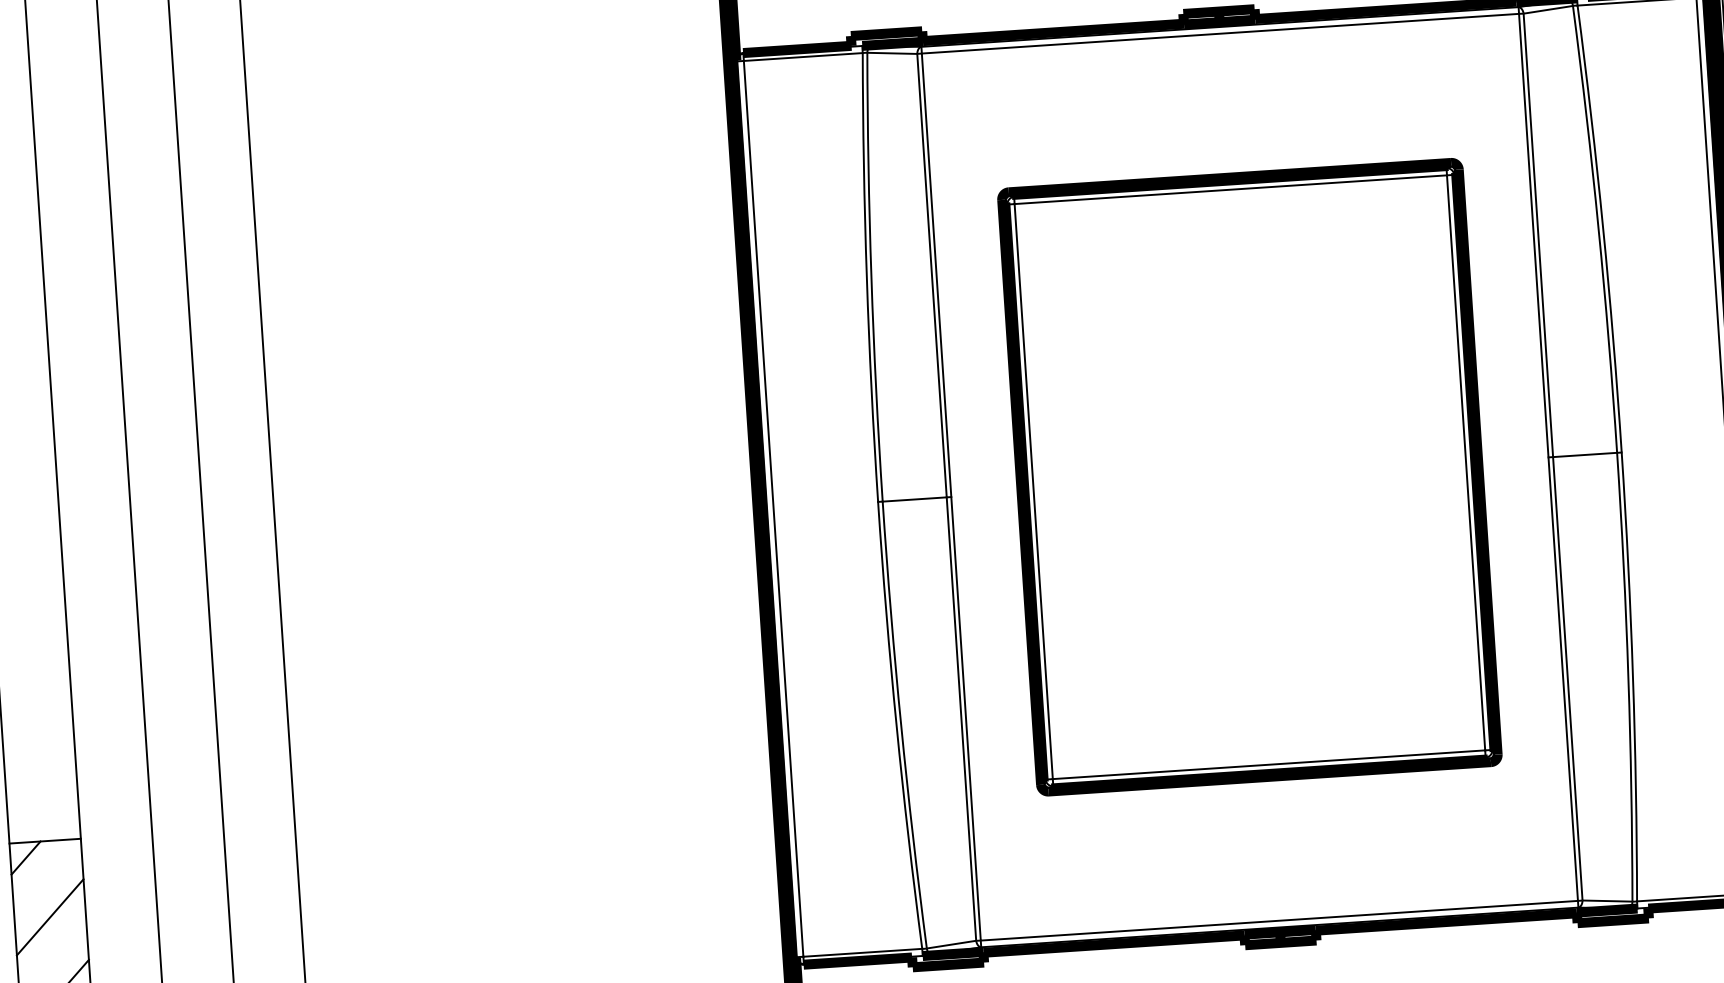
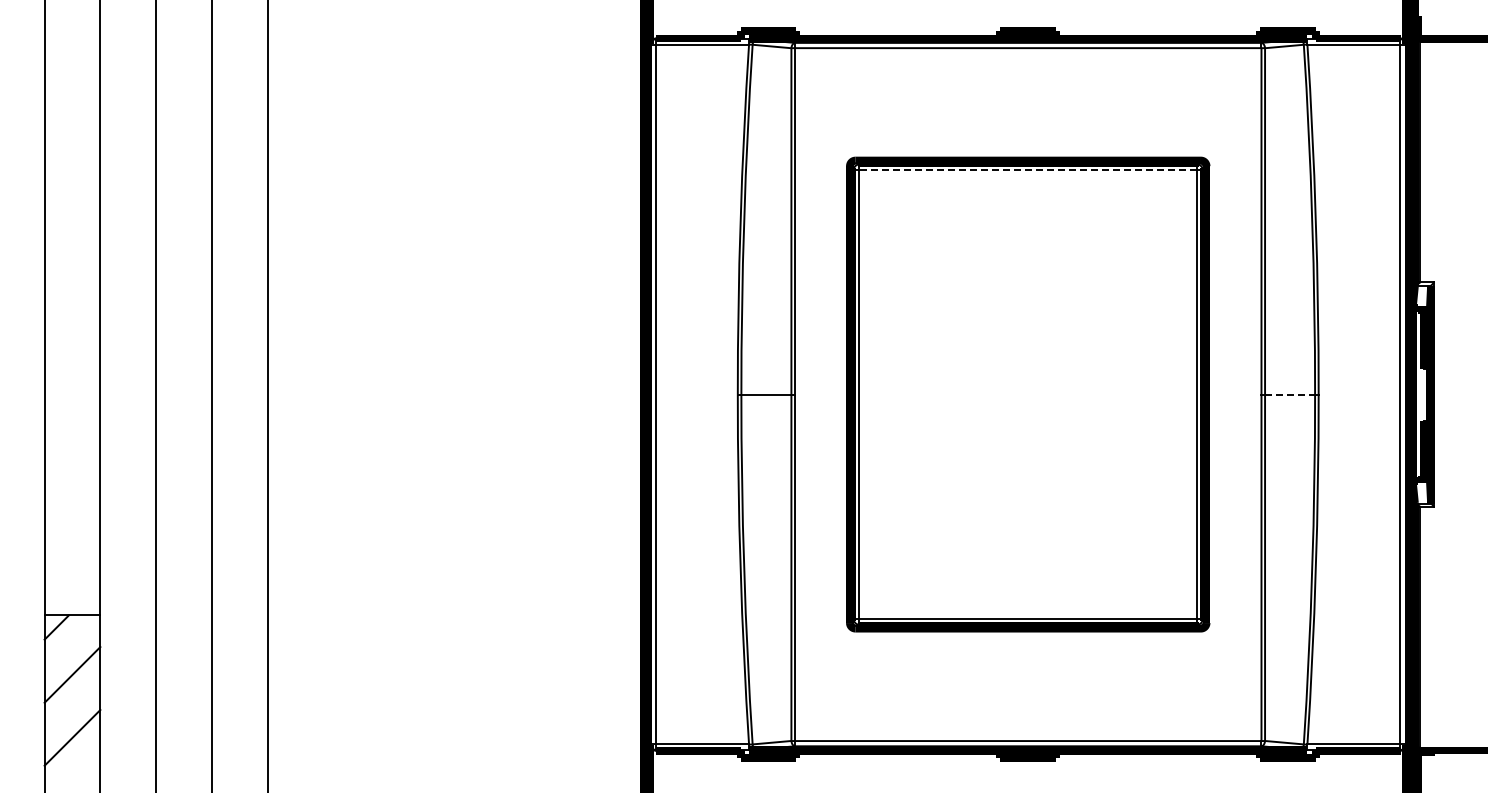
line: (1231, 190) -> (1028, 170), solid -> dashed
line: (1585, 454) -> (1290, 394), solid -> dashed

